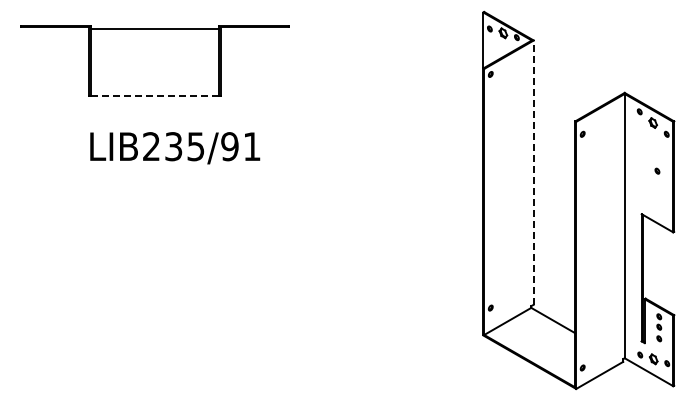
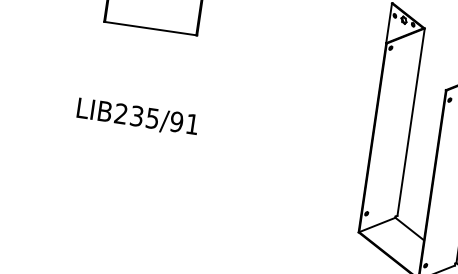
line: (155, 95) -> (151, 28), dashed -> solid
text: (175, 148) -> (138, 117), moved
line: (533, 172) -> (410, 122), dashed -> solid

